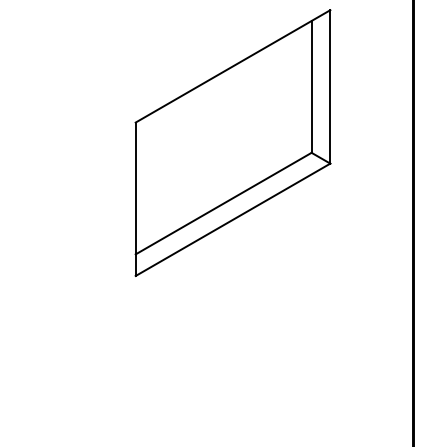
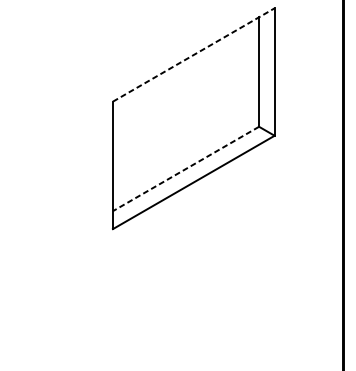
line: (233, 66) -> (194, 55), solid -> dashed
line: (223, 203) -> (185, 168), solid -> dashed

